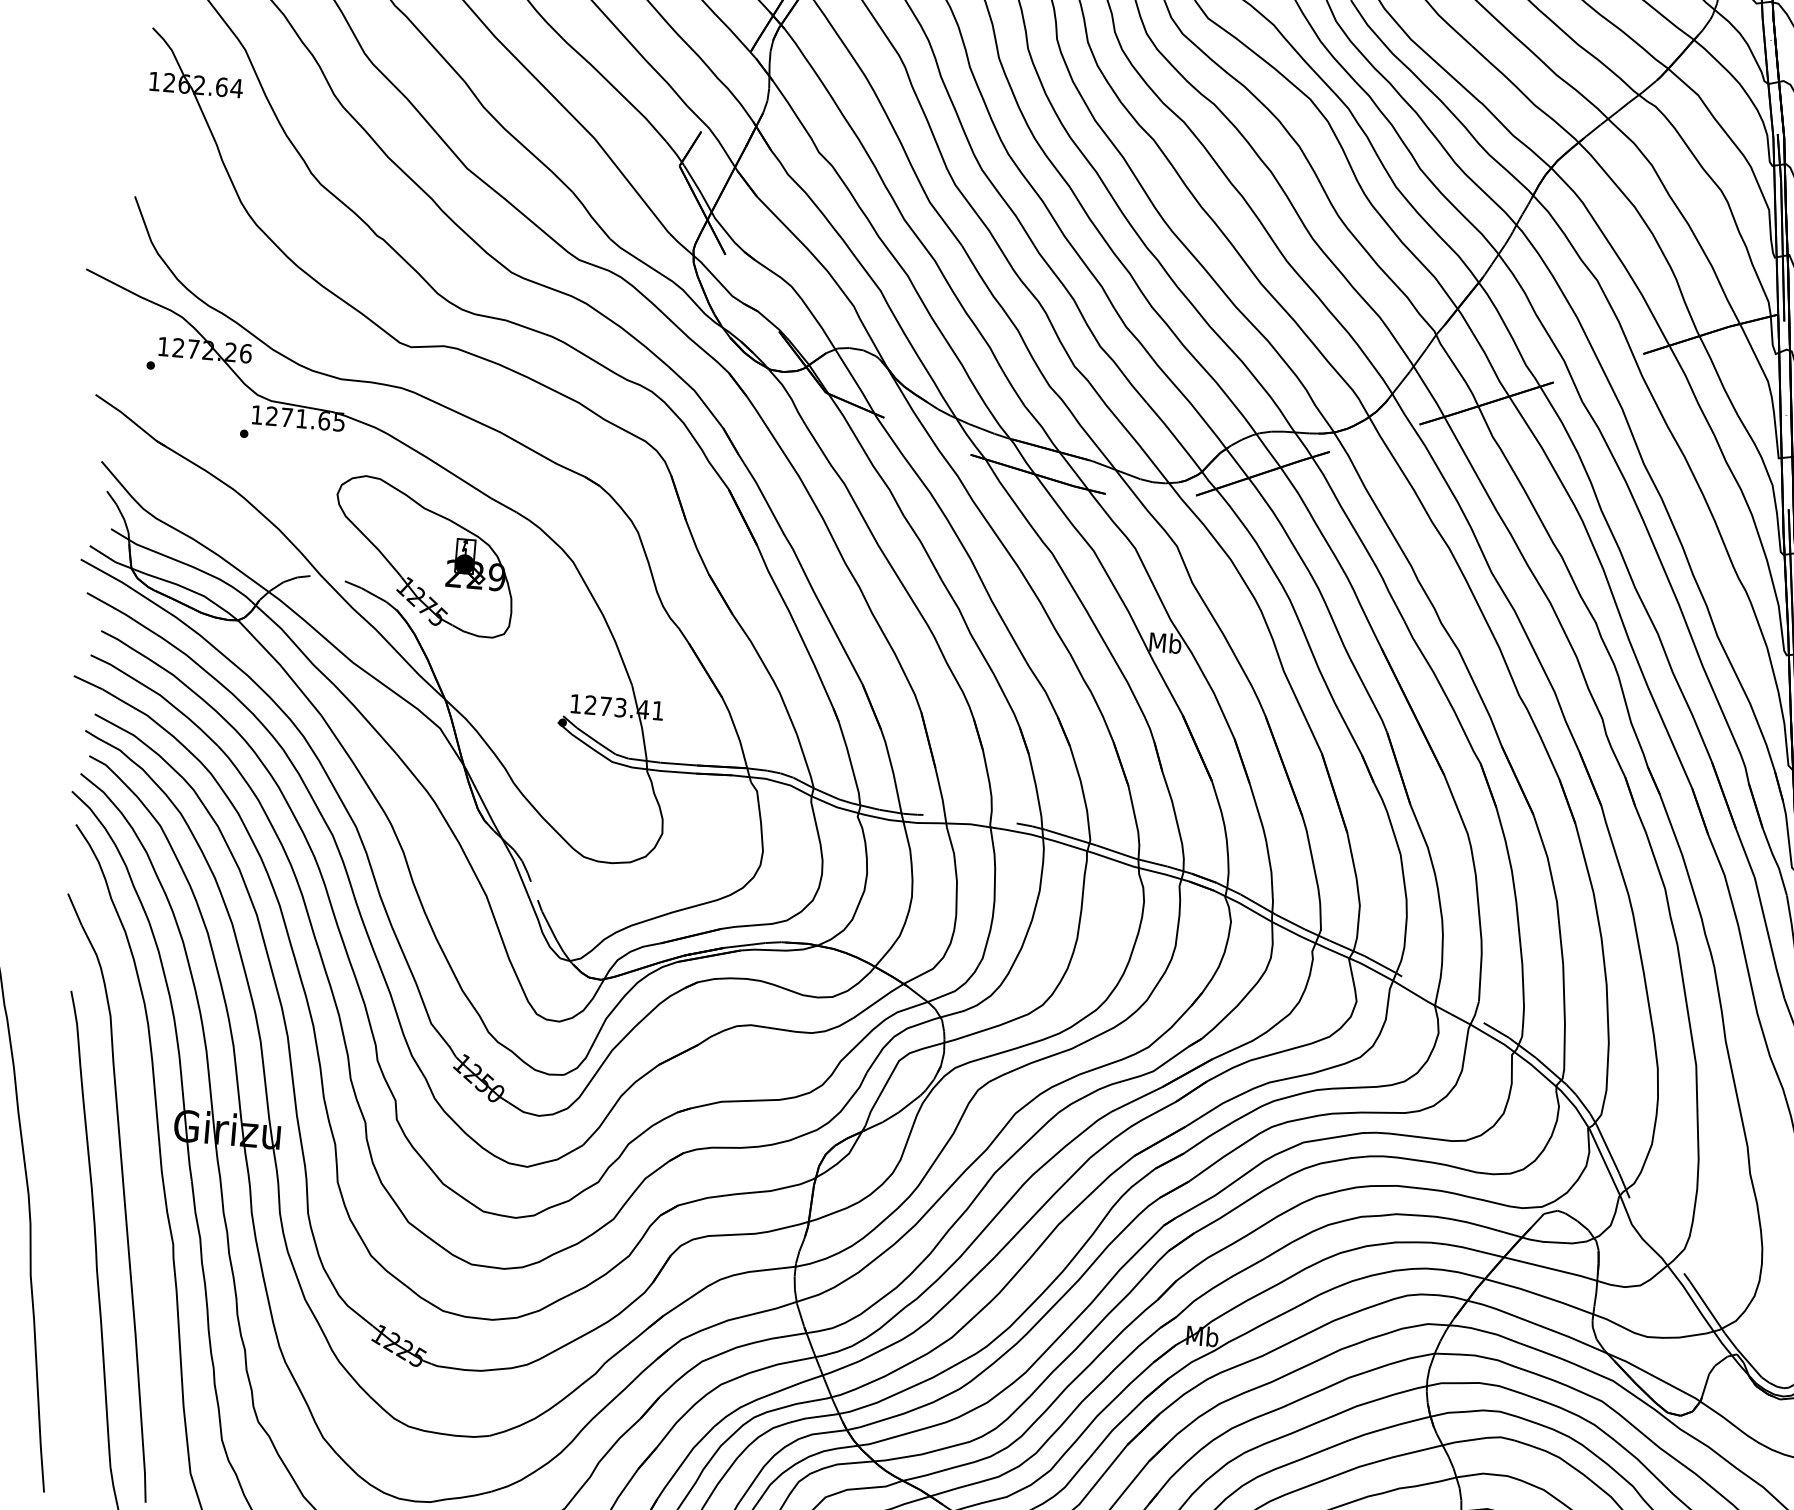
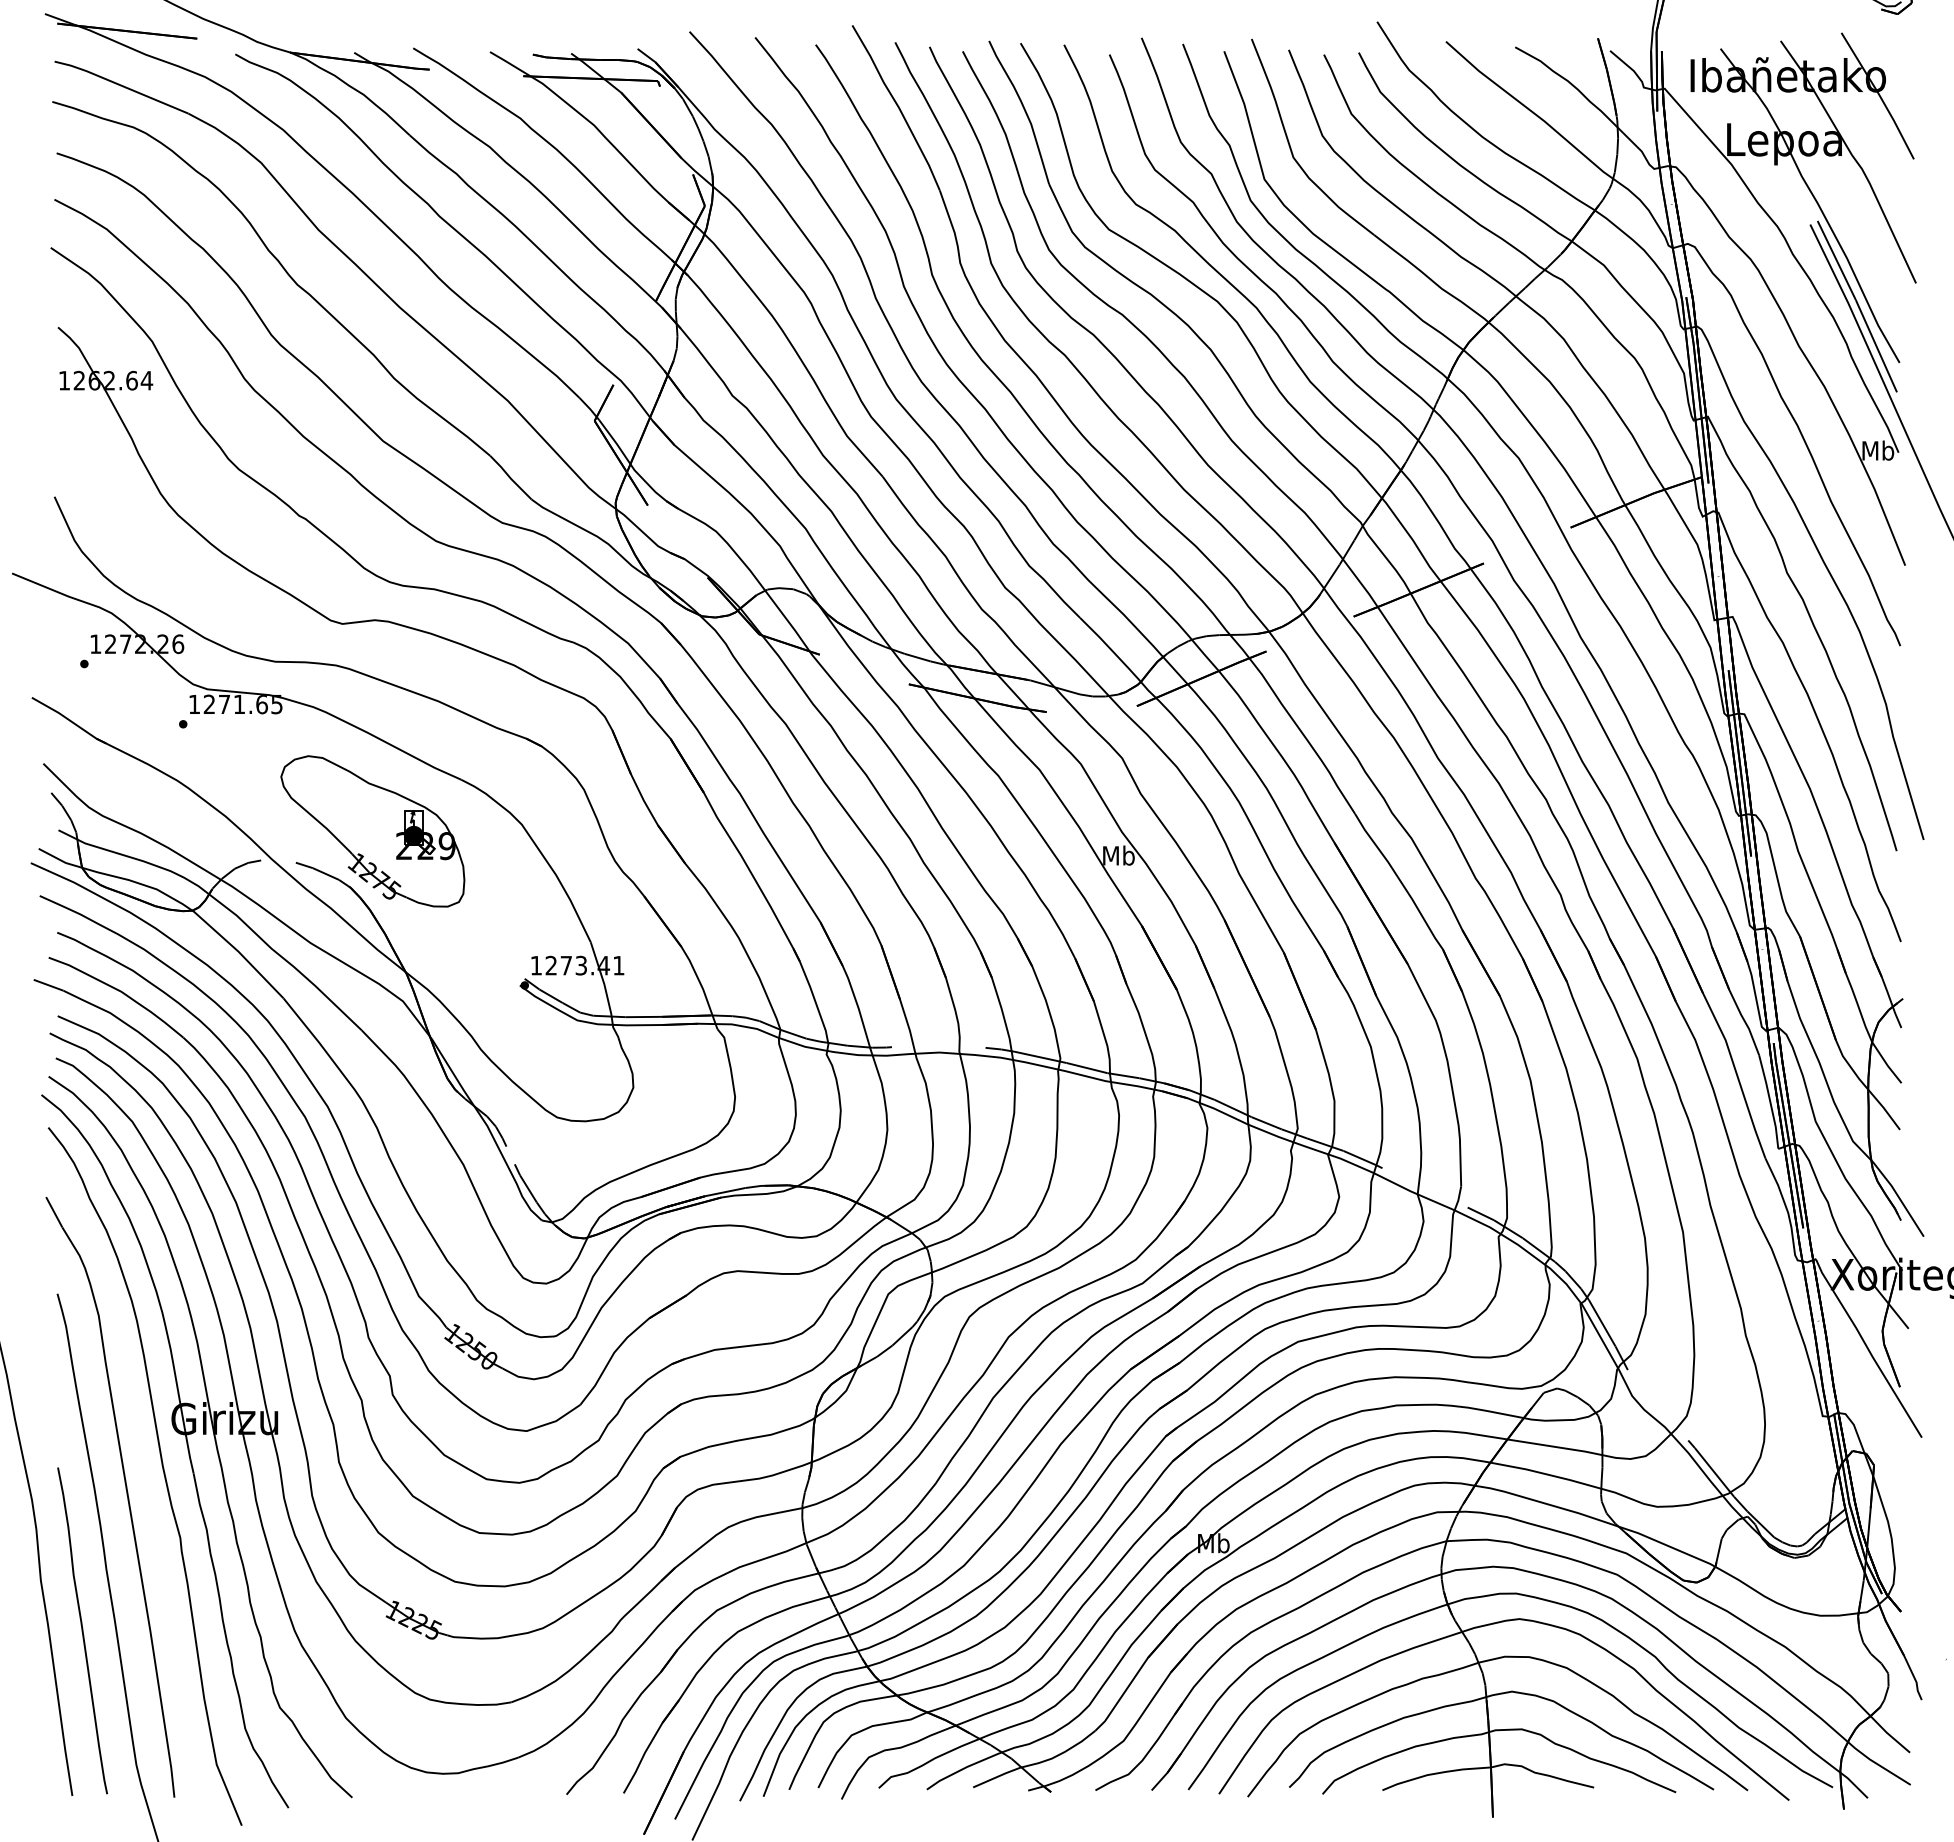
curve: (67, 1328) -> (82, 1630), added

